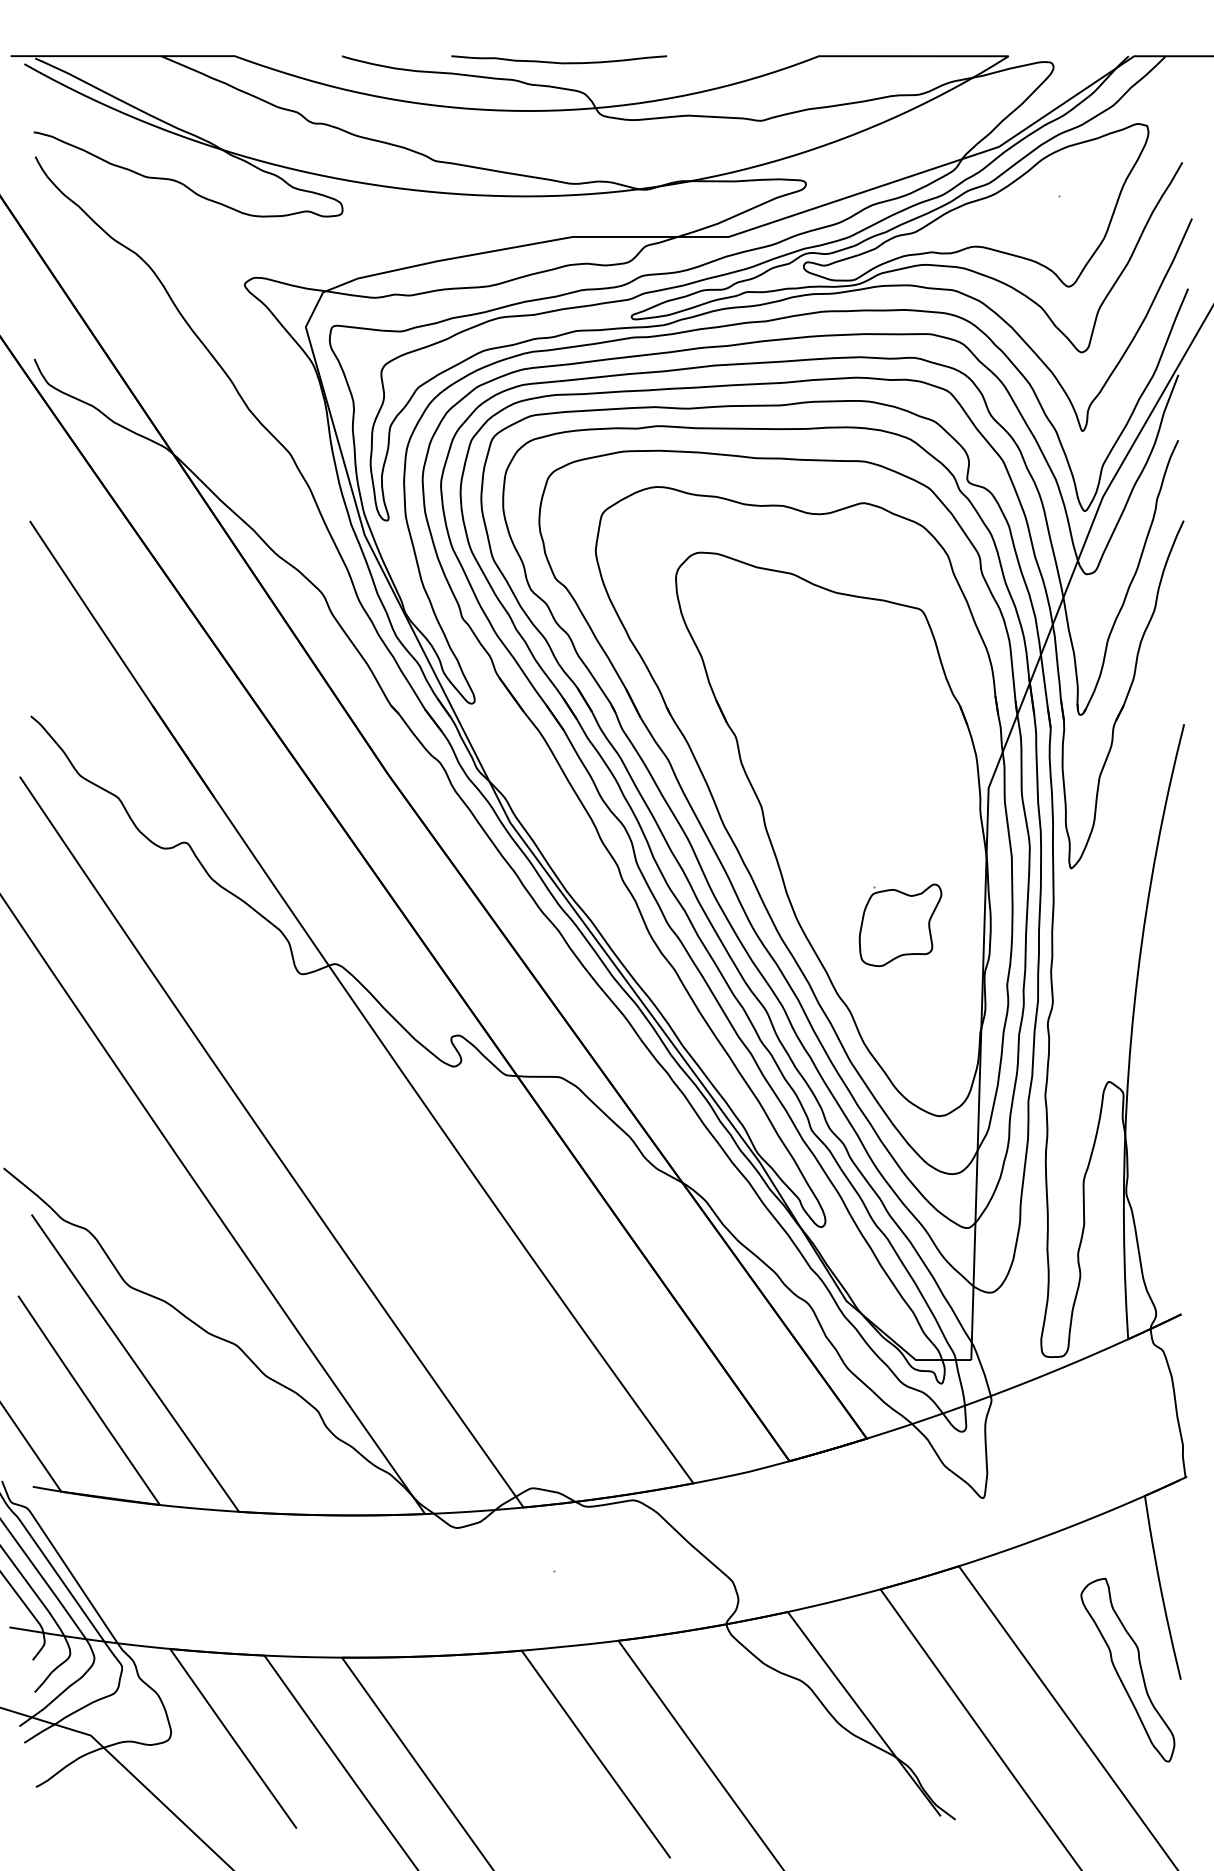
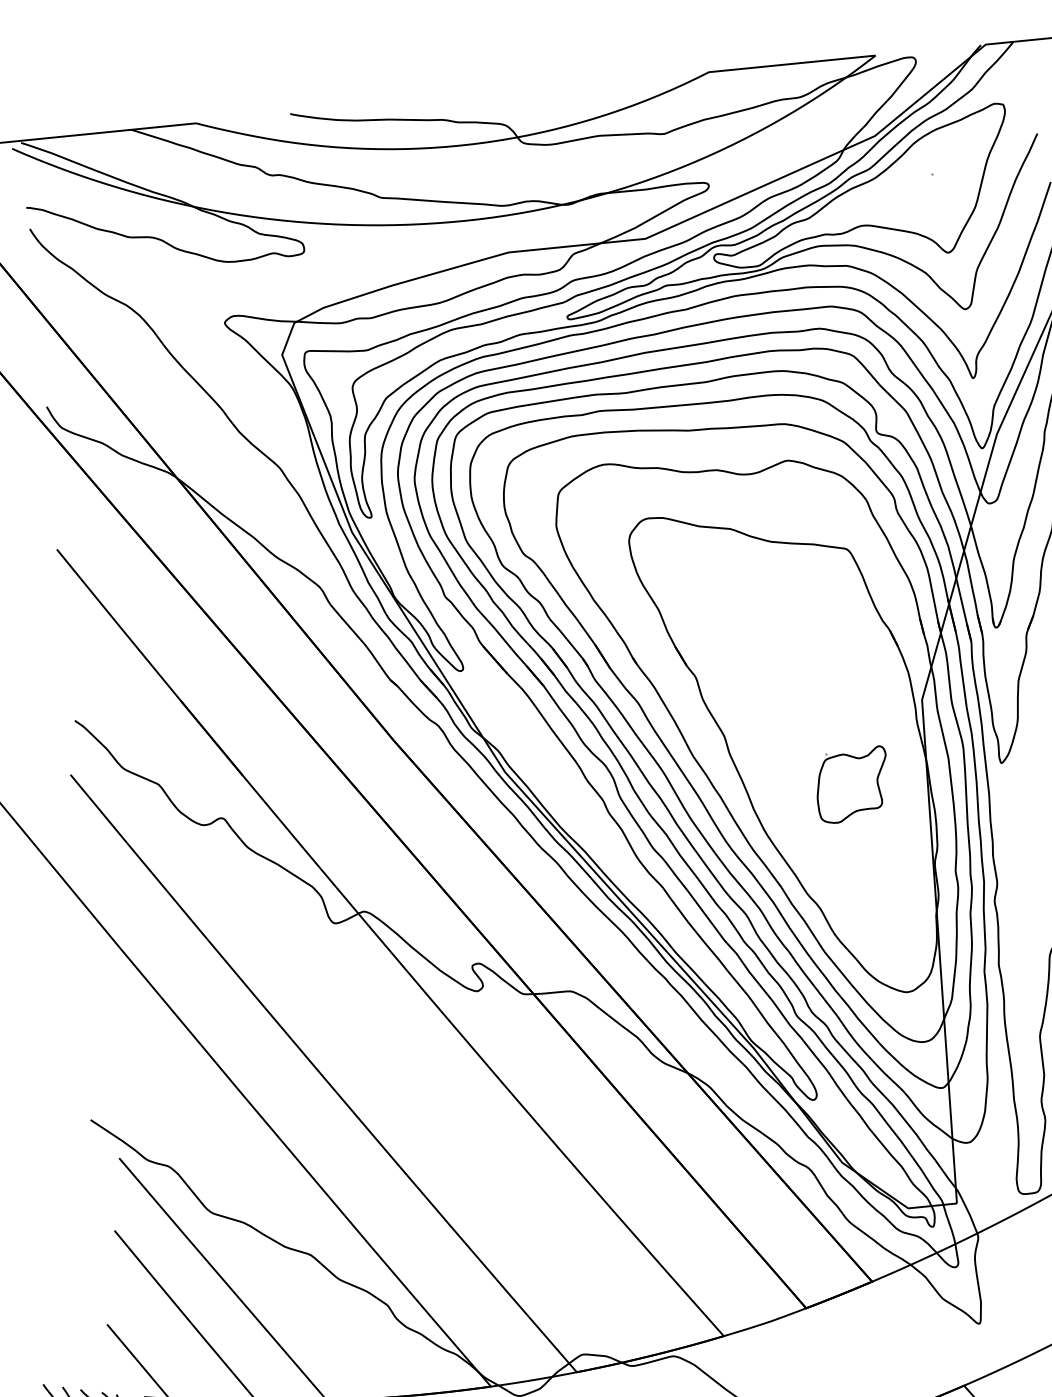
curve: (558, 62) -> (480, 100), removed
part: (900, 925) -> (852, 785), moved

